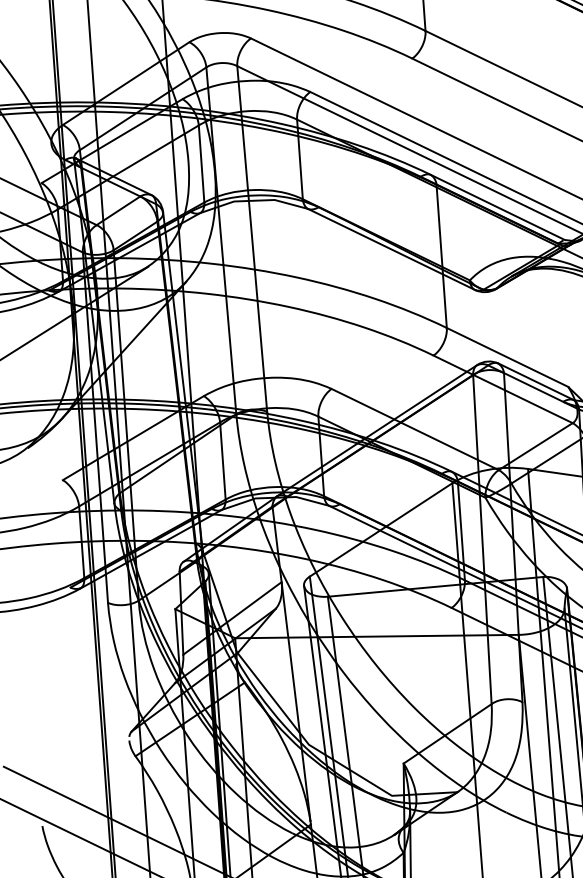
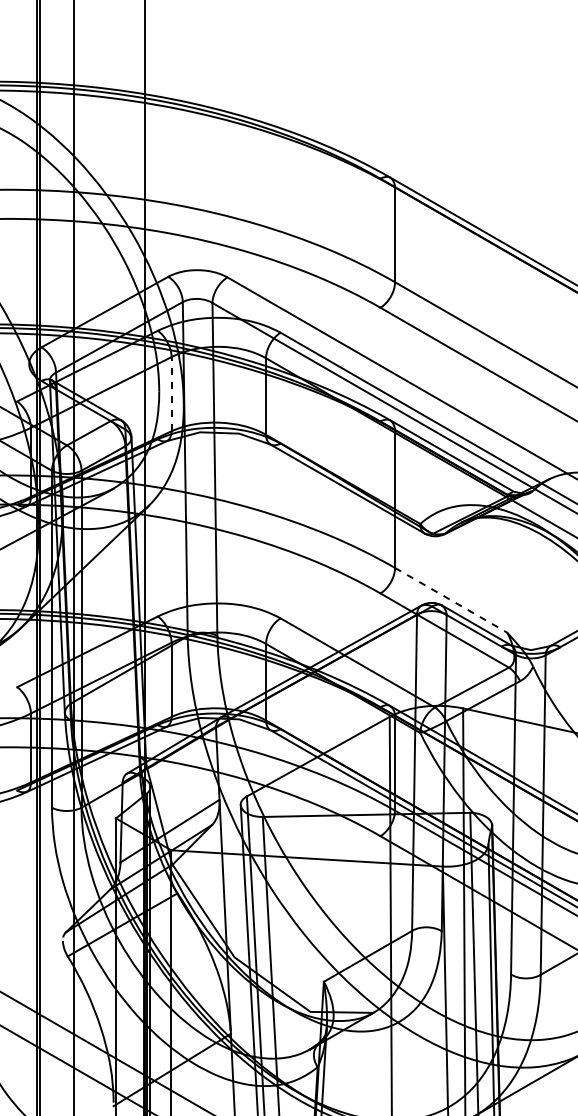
line: (201, 163) -> (171, 393), solid -> dashed
line: (507, 357) -> (451, 600), solid -> dashed

